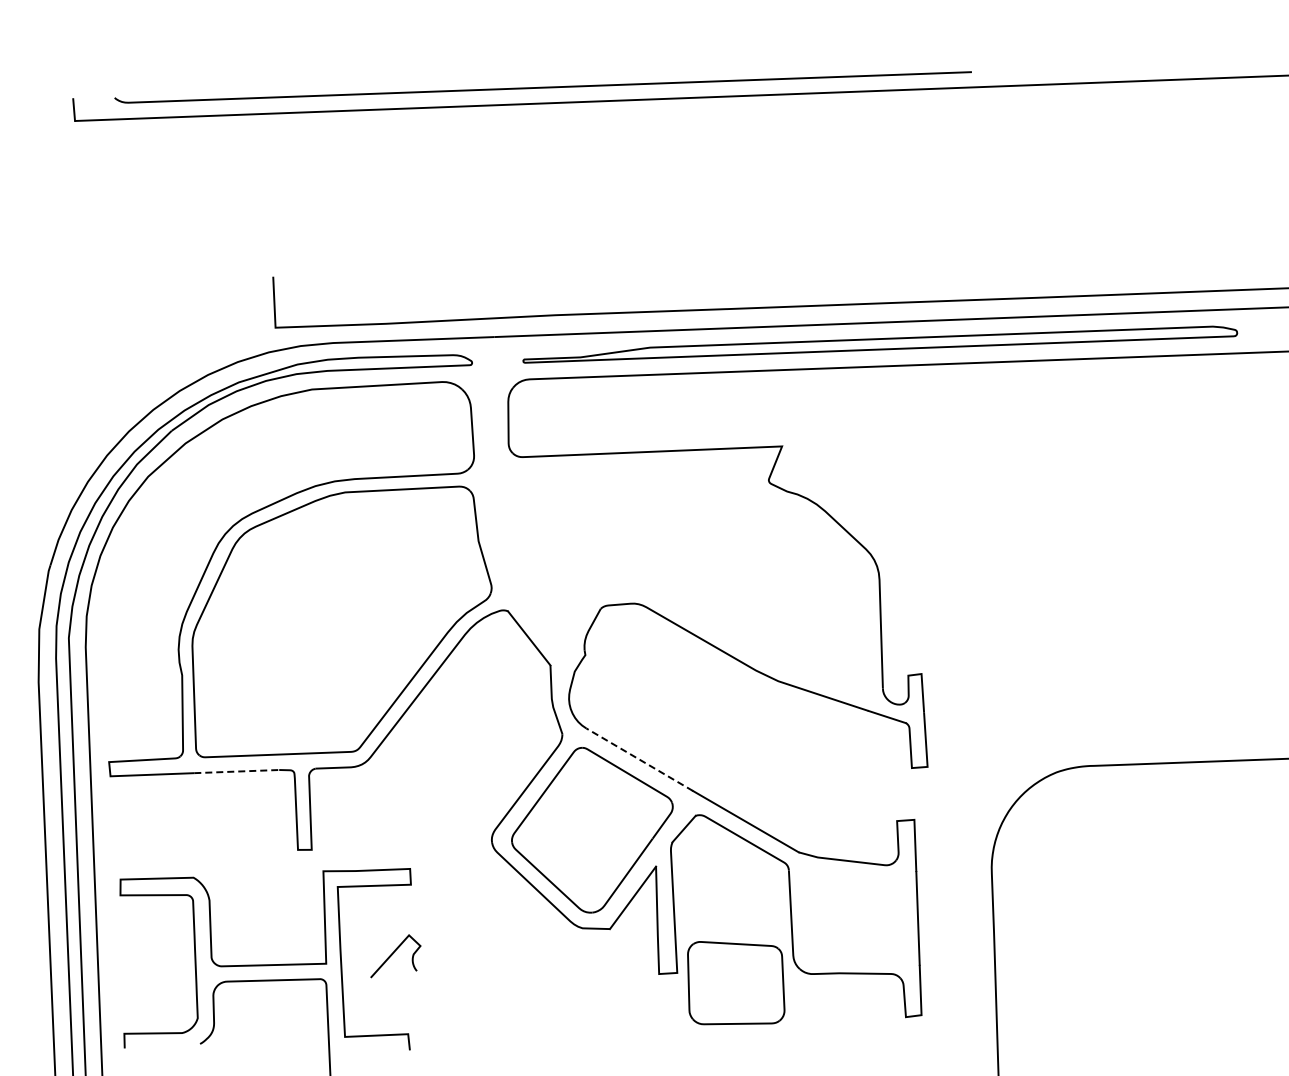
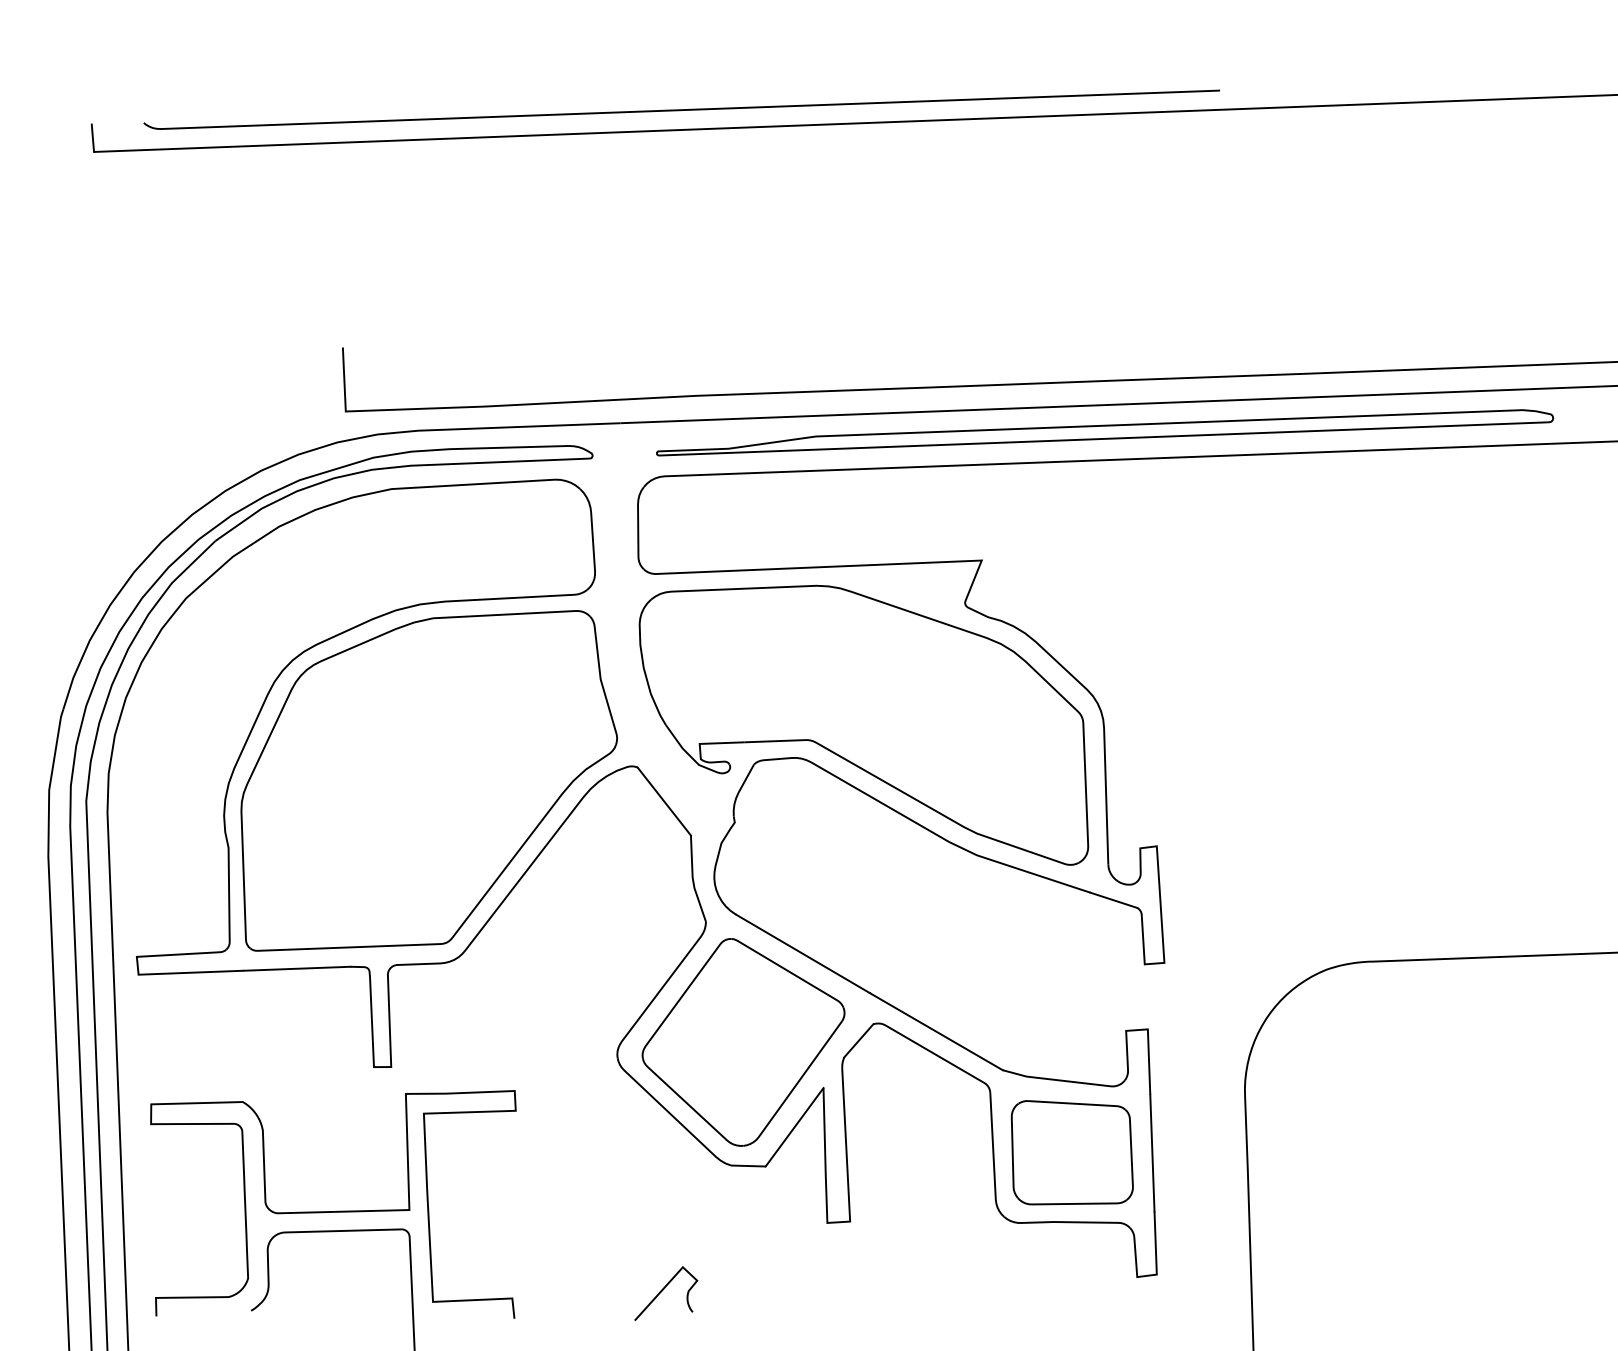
part: (687, 577) -> (862, 725), added
line: (639, 759) -> (802, 953), dashed -> solid
line: (237, 771) -> (298, 968), dashed -> solid
curve: (393, 954) -> (663, 1291), moved
part: (736, 983) -> (1072, 1153), moved

